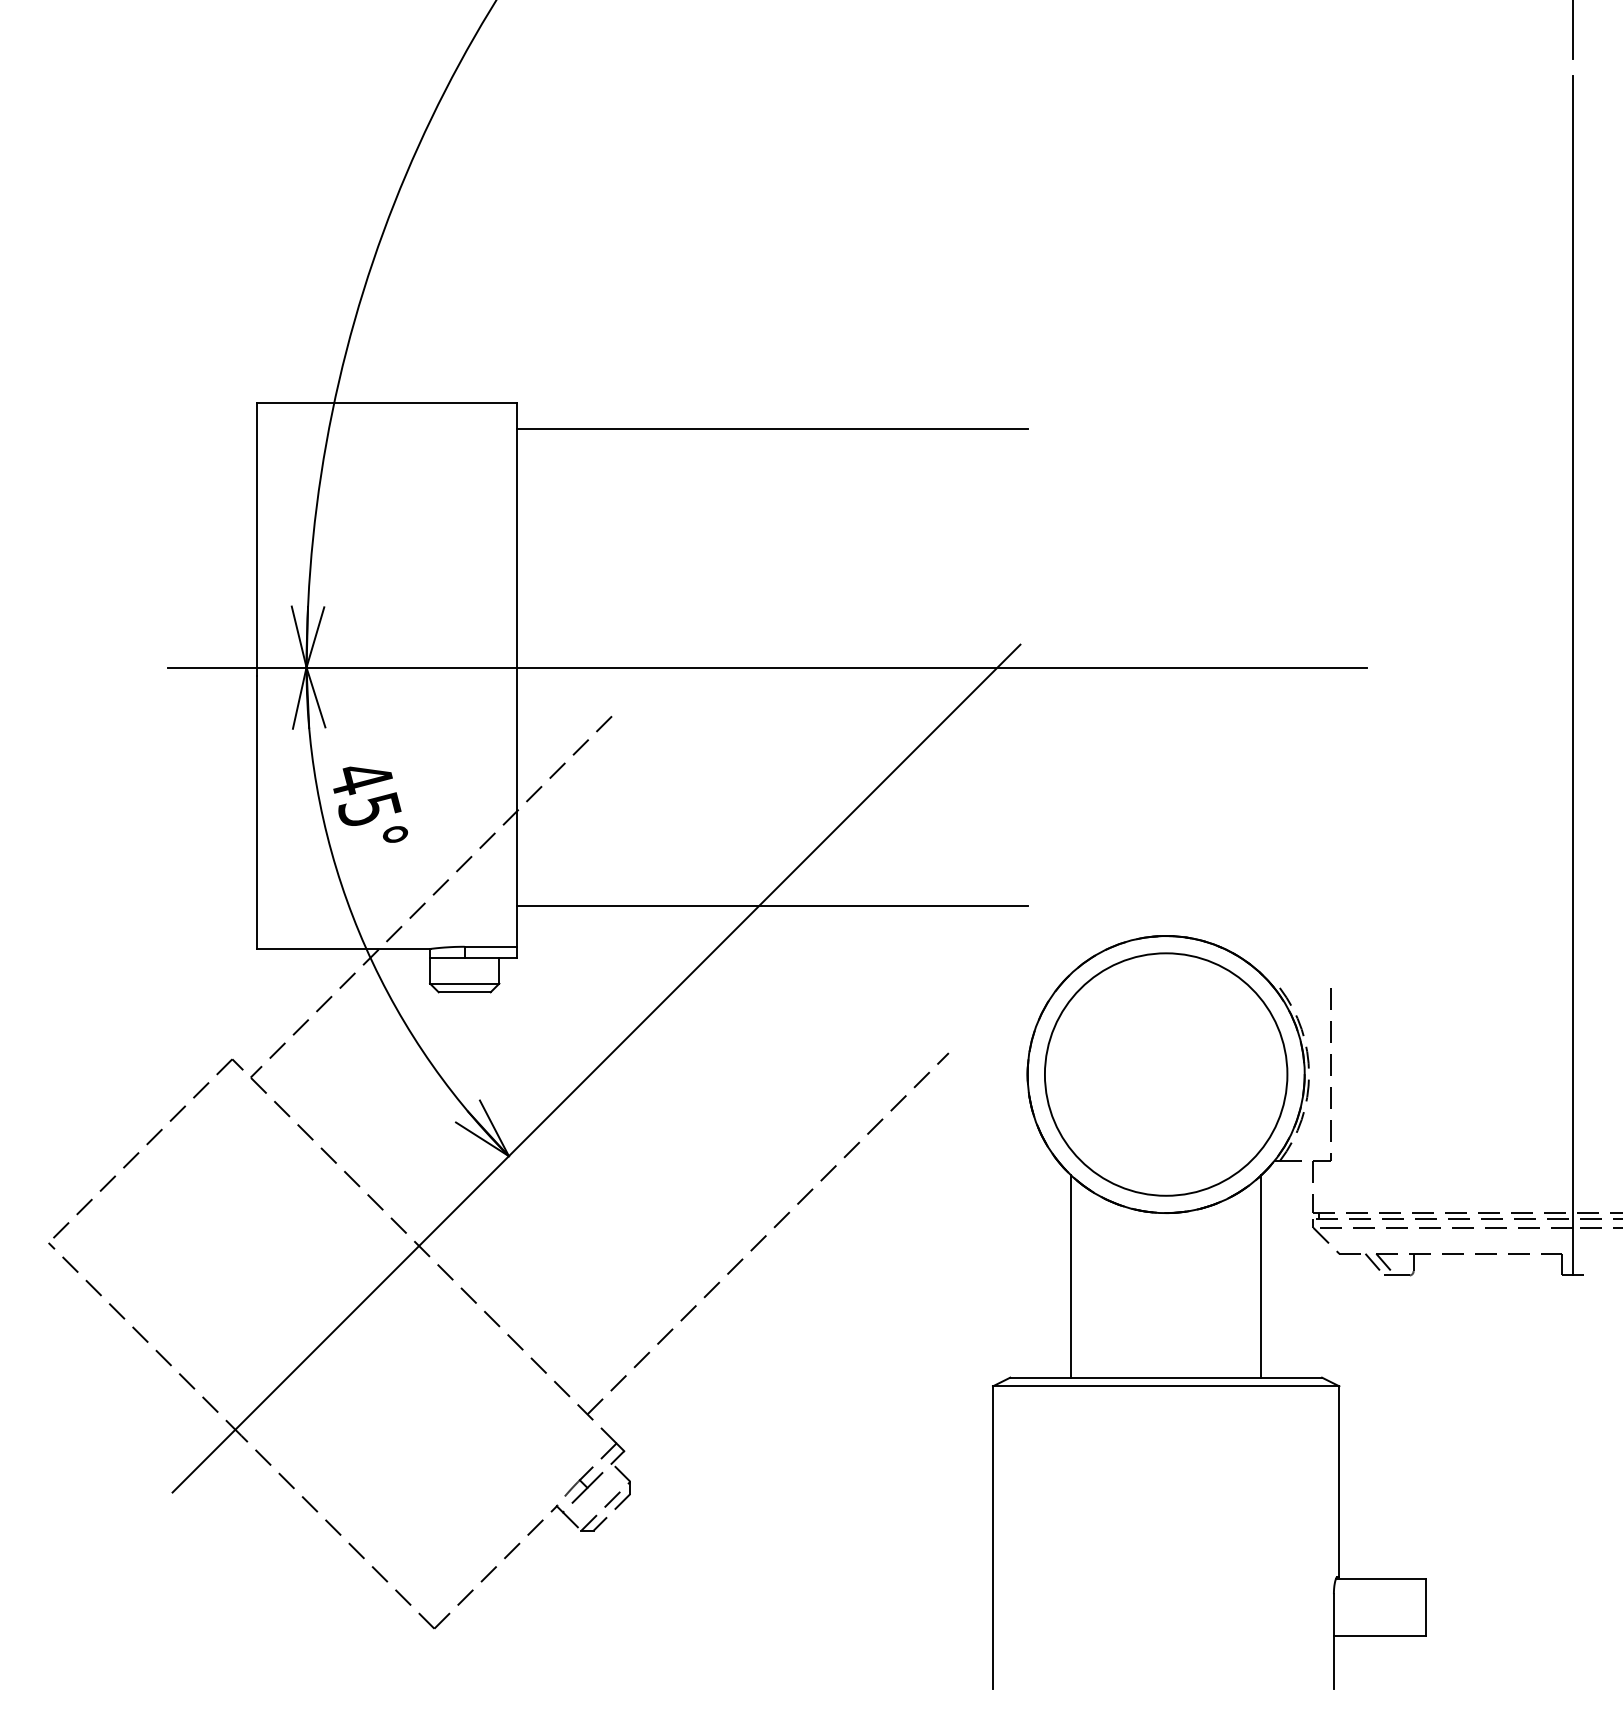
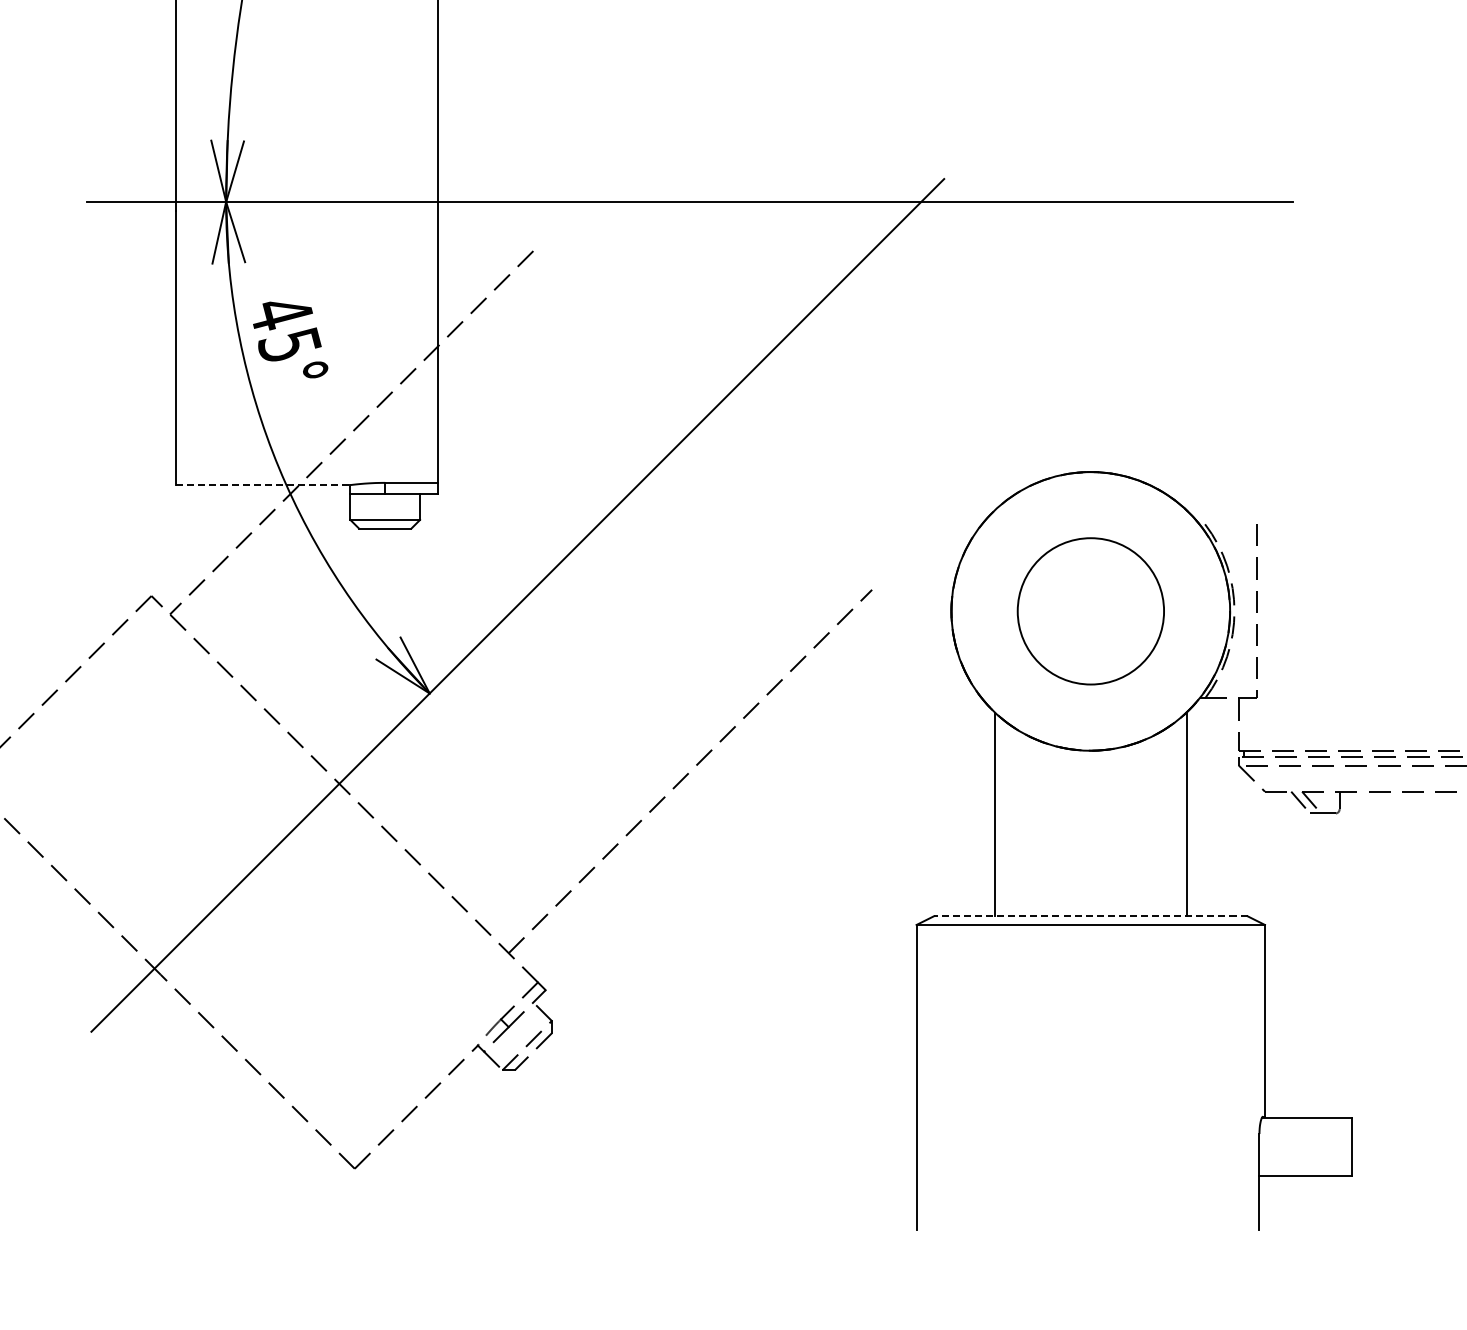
line: (771, 905) -> (693, 441), removed
line: (343, 948) -> (263, 484), solid -> dashed
circle: (1166, 1074) -> (1091, 611), size x0.6
line: (1166, 1377) -> (1091, 916), solid -> dashed

